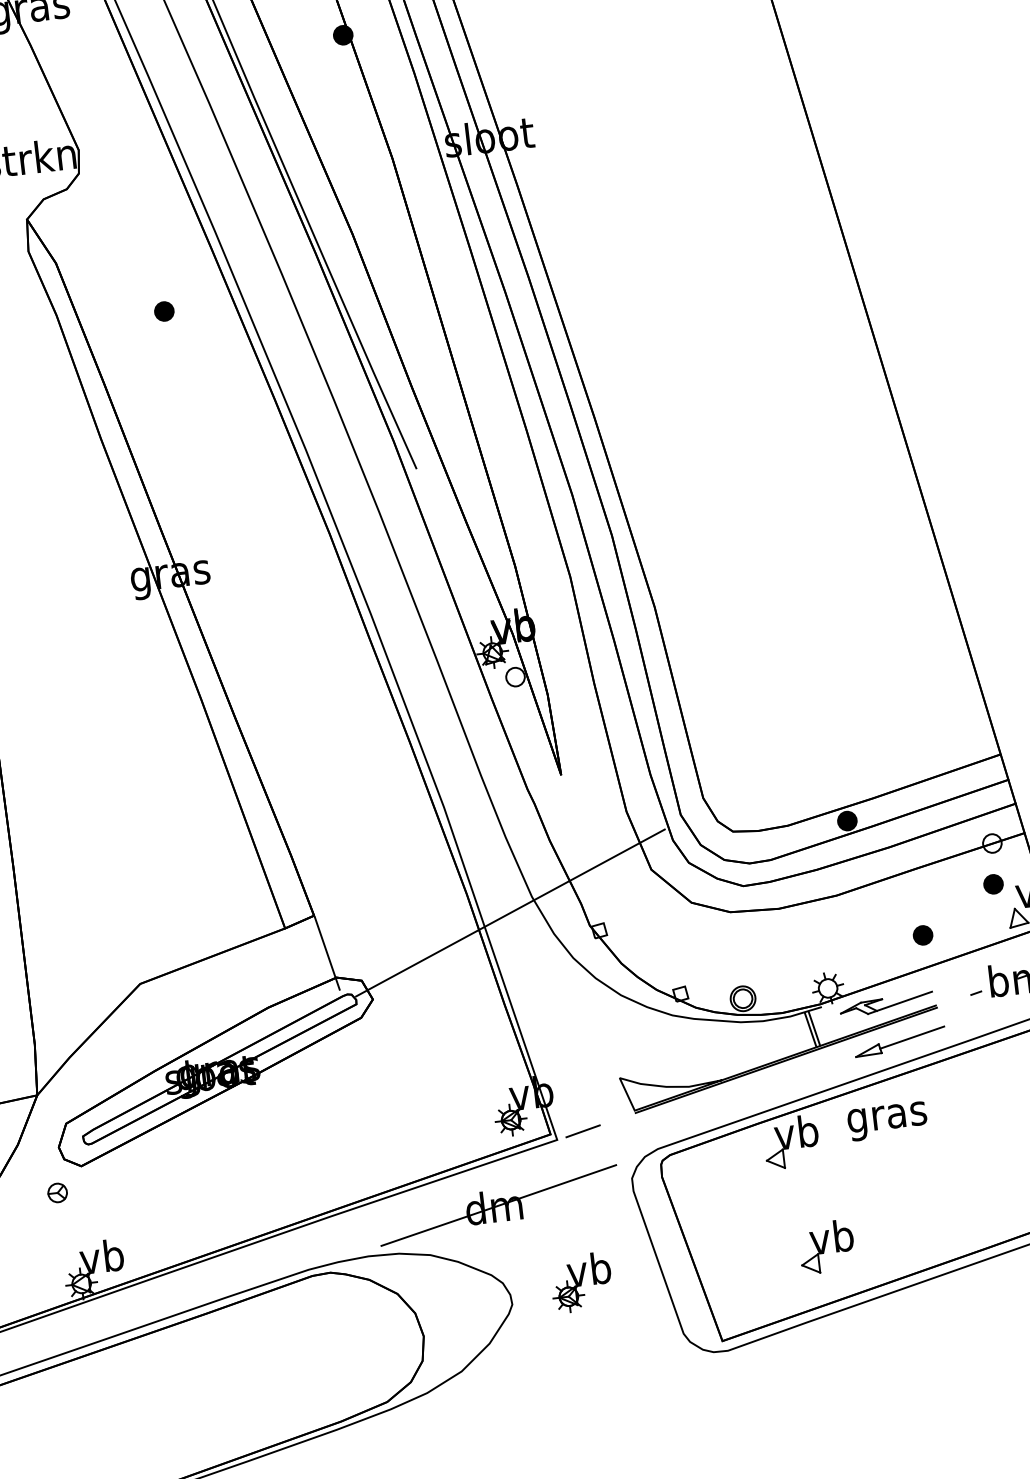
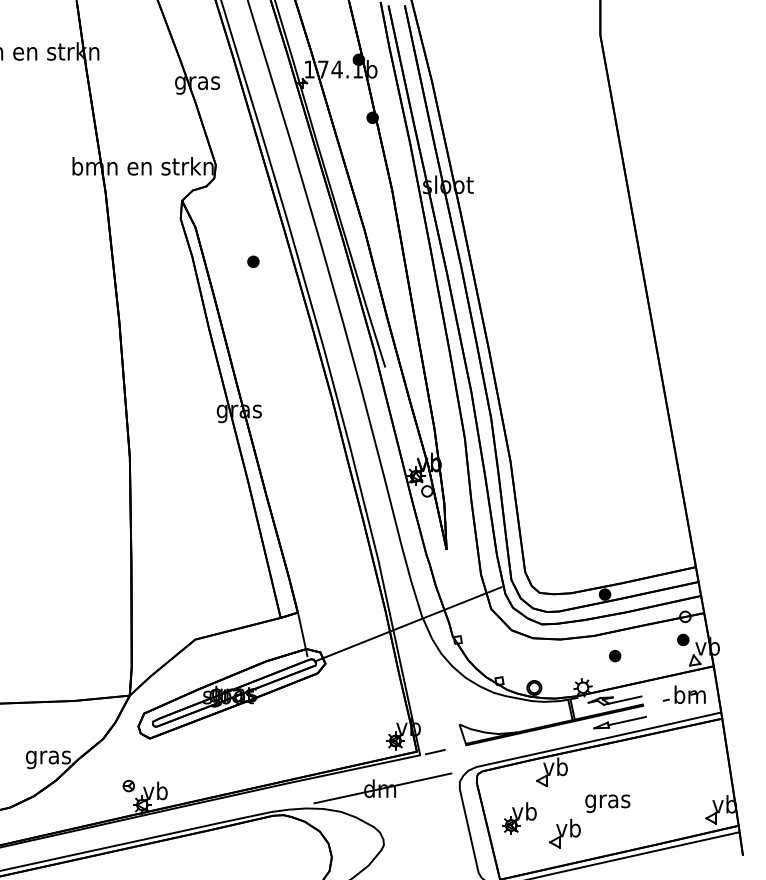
part: (923, 936) -> (615, 656), moved
text: (887, 1121) -> (607, 803), moved
part: (56, 1192) -> (128, 785), moved
part: (581, 1282) -> (519, 818), moved

